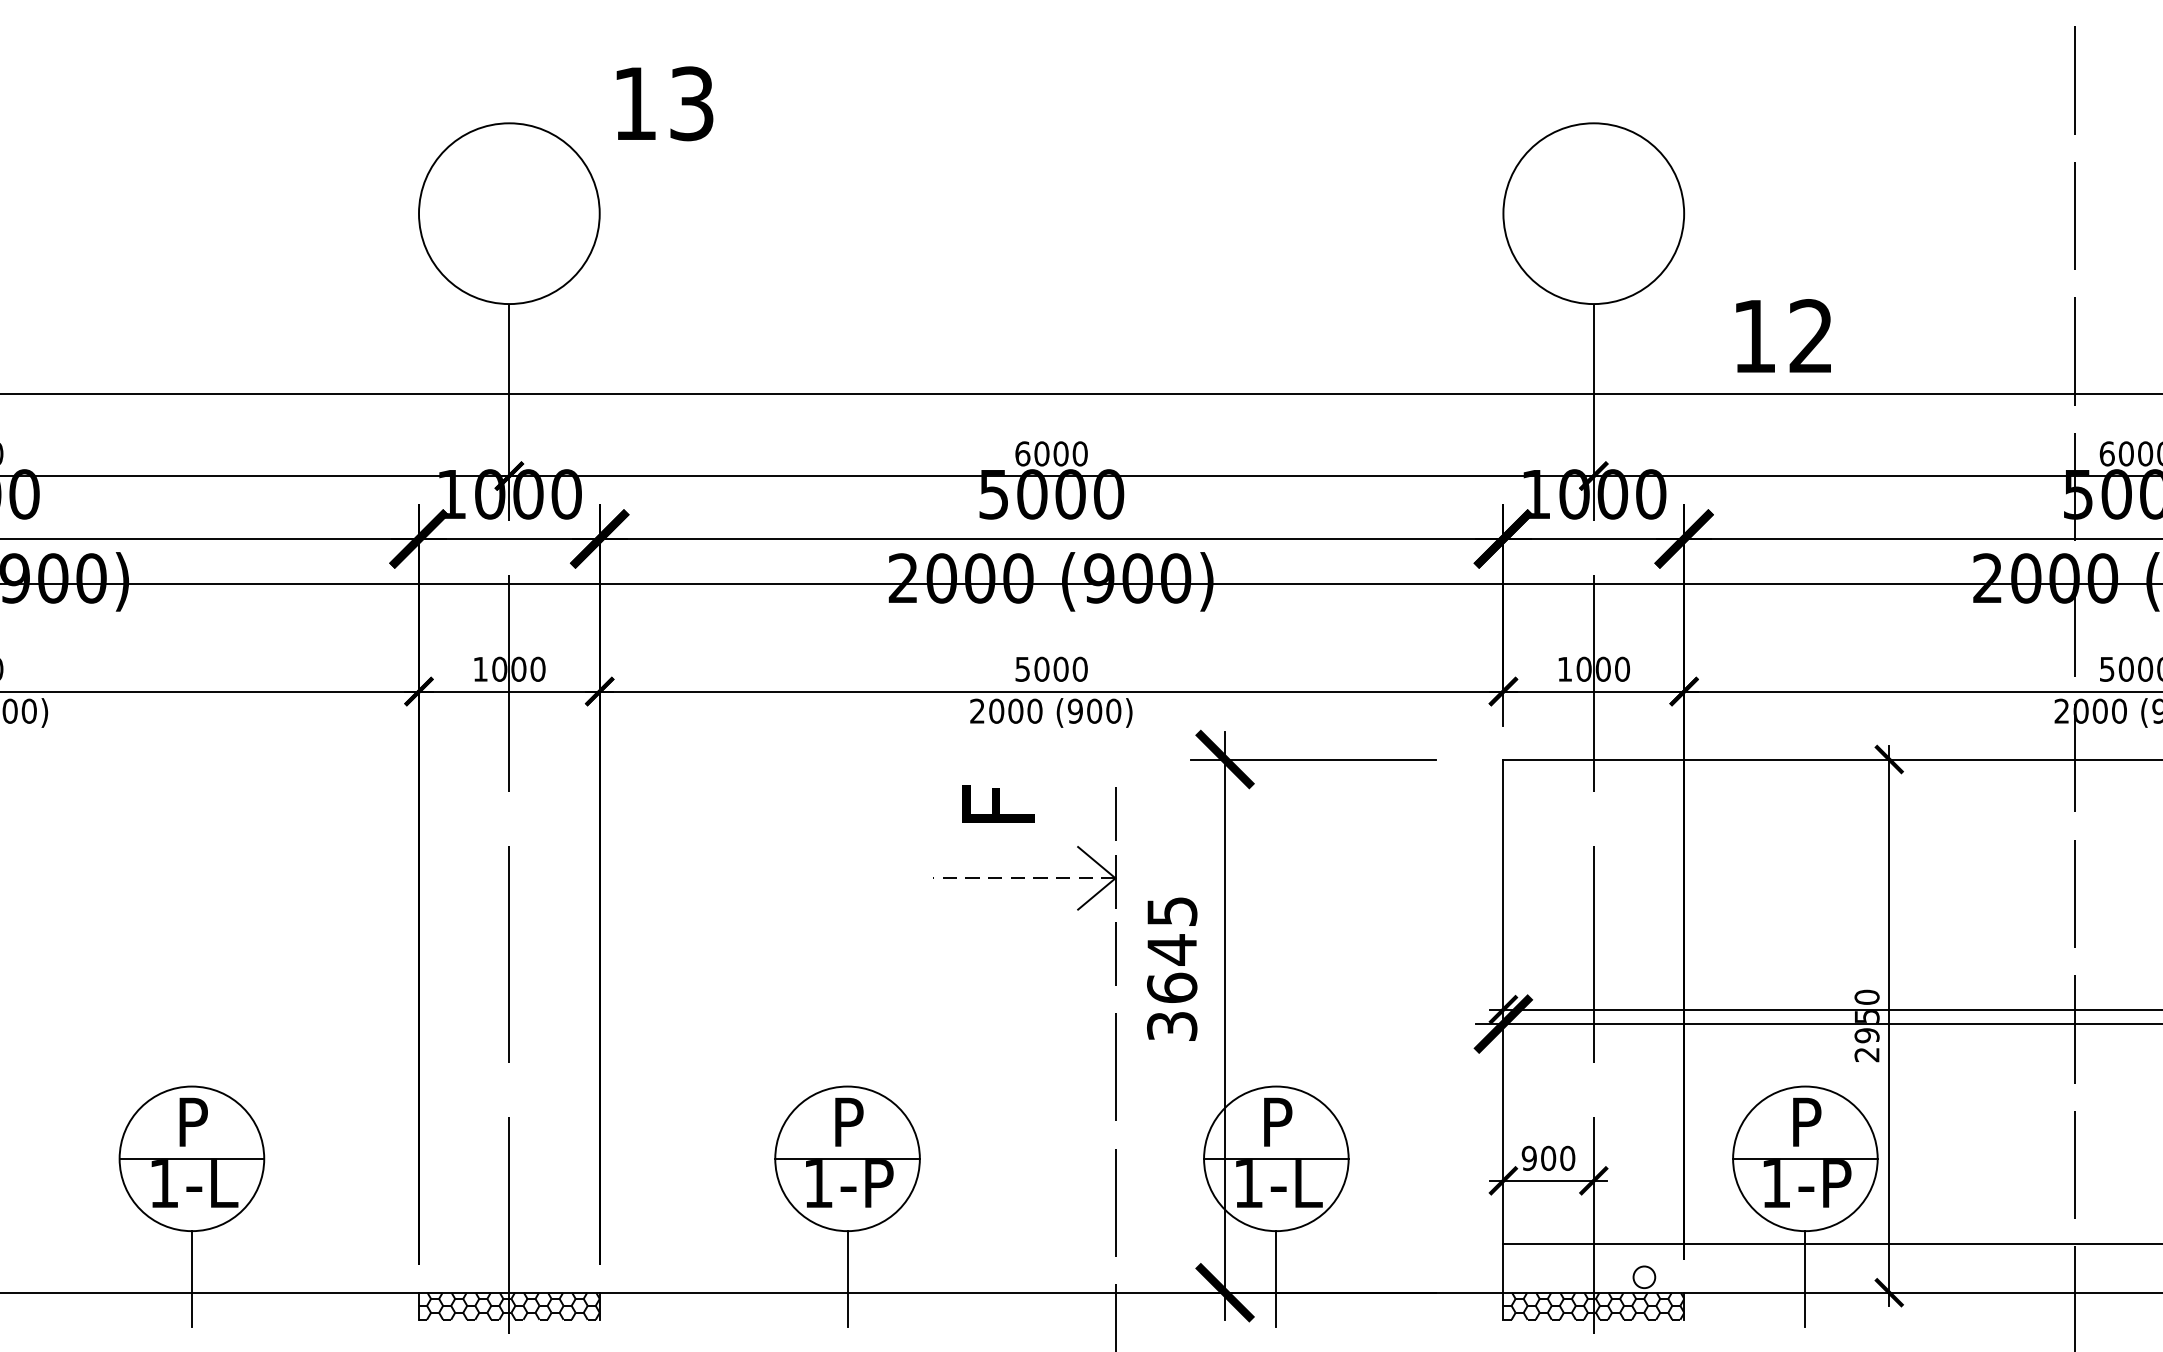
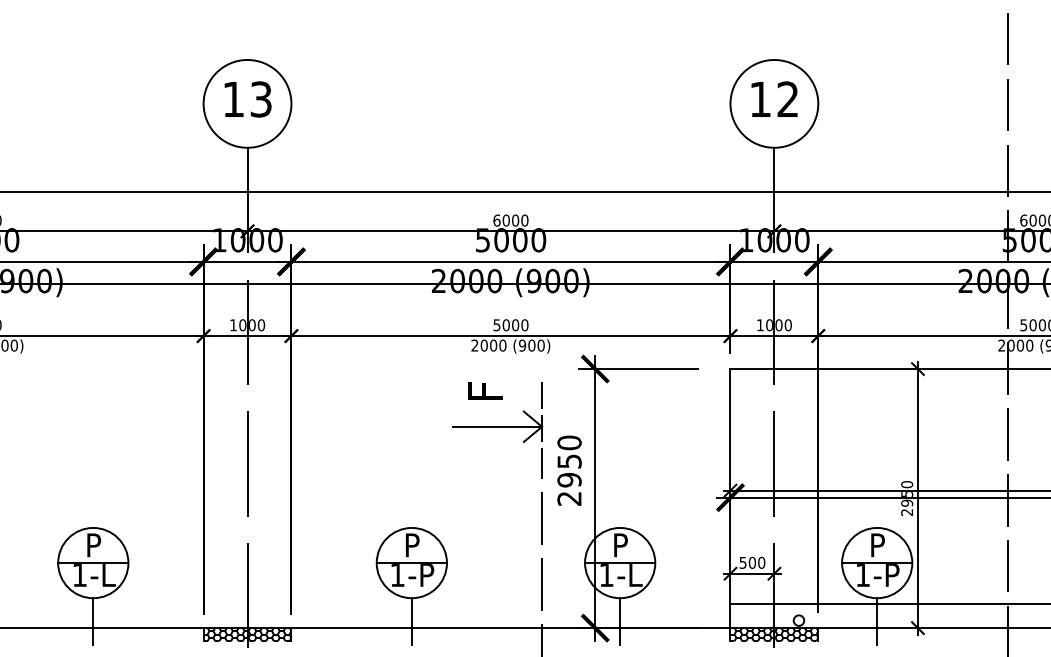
text: (663, 103) -> (247, 99), moved
text: (1783, 334) -> (774, 98), moved
line: (1023, 877) -> (497, 426), dashed -> solid
text: (1172, 968) -> (569, 470), 3645 -> 2950
text: (1528, 1157) -> (742, 562), 900 -> 500

